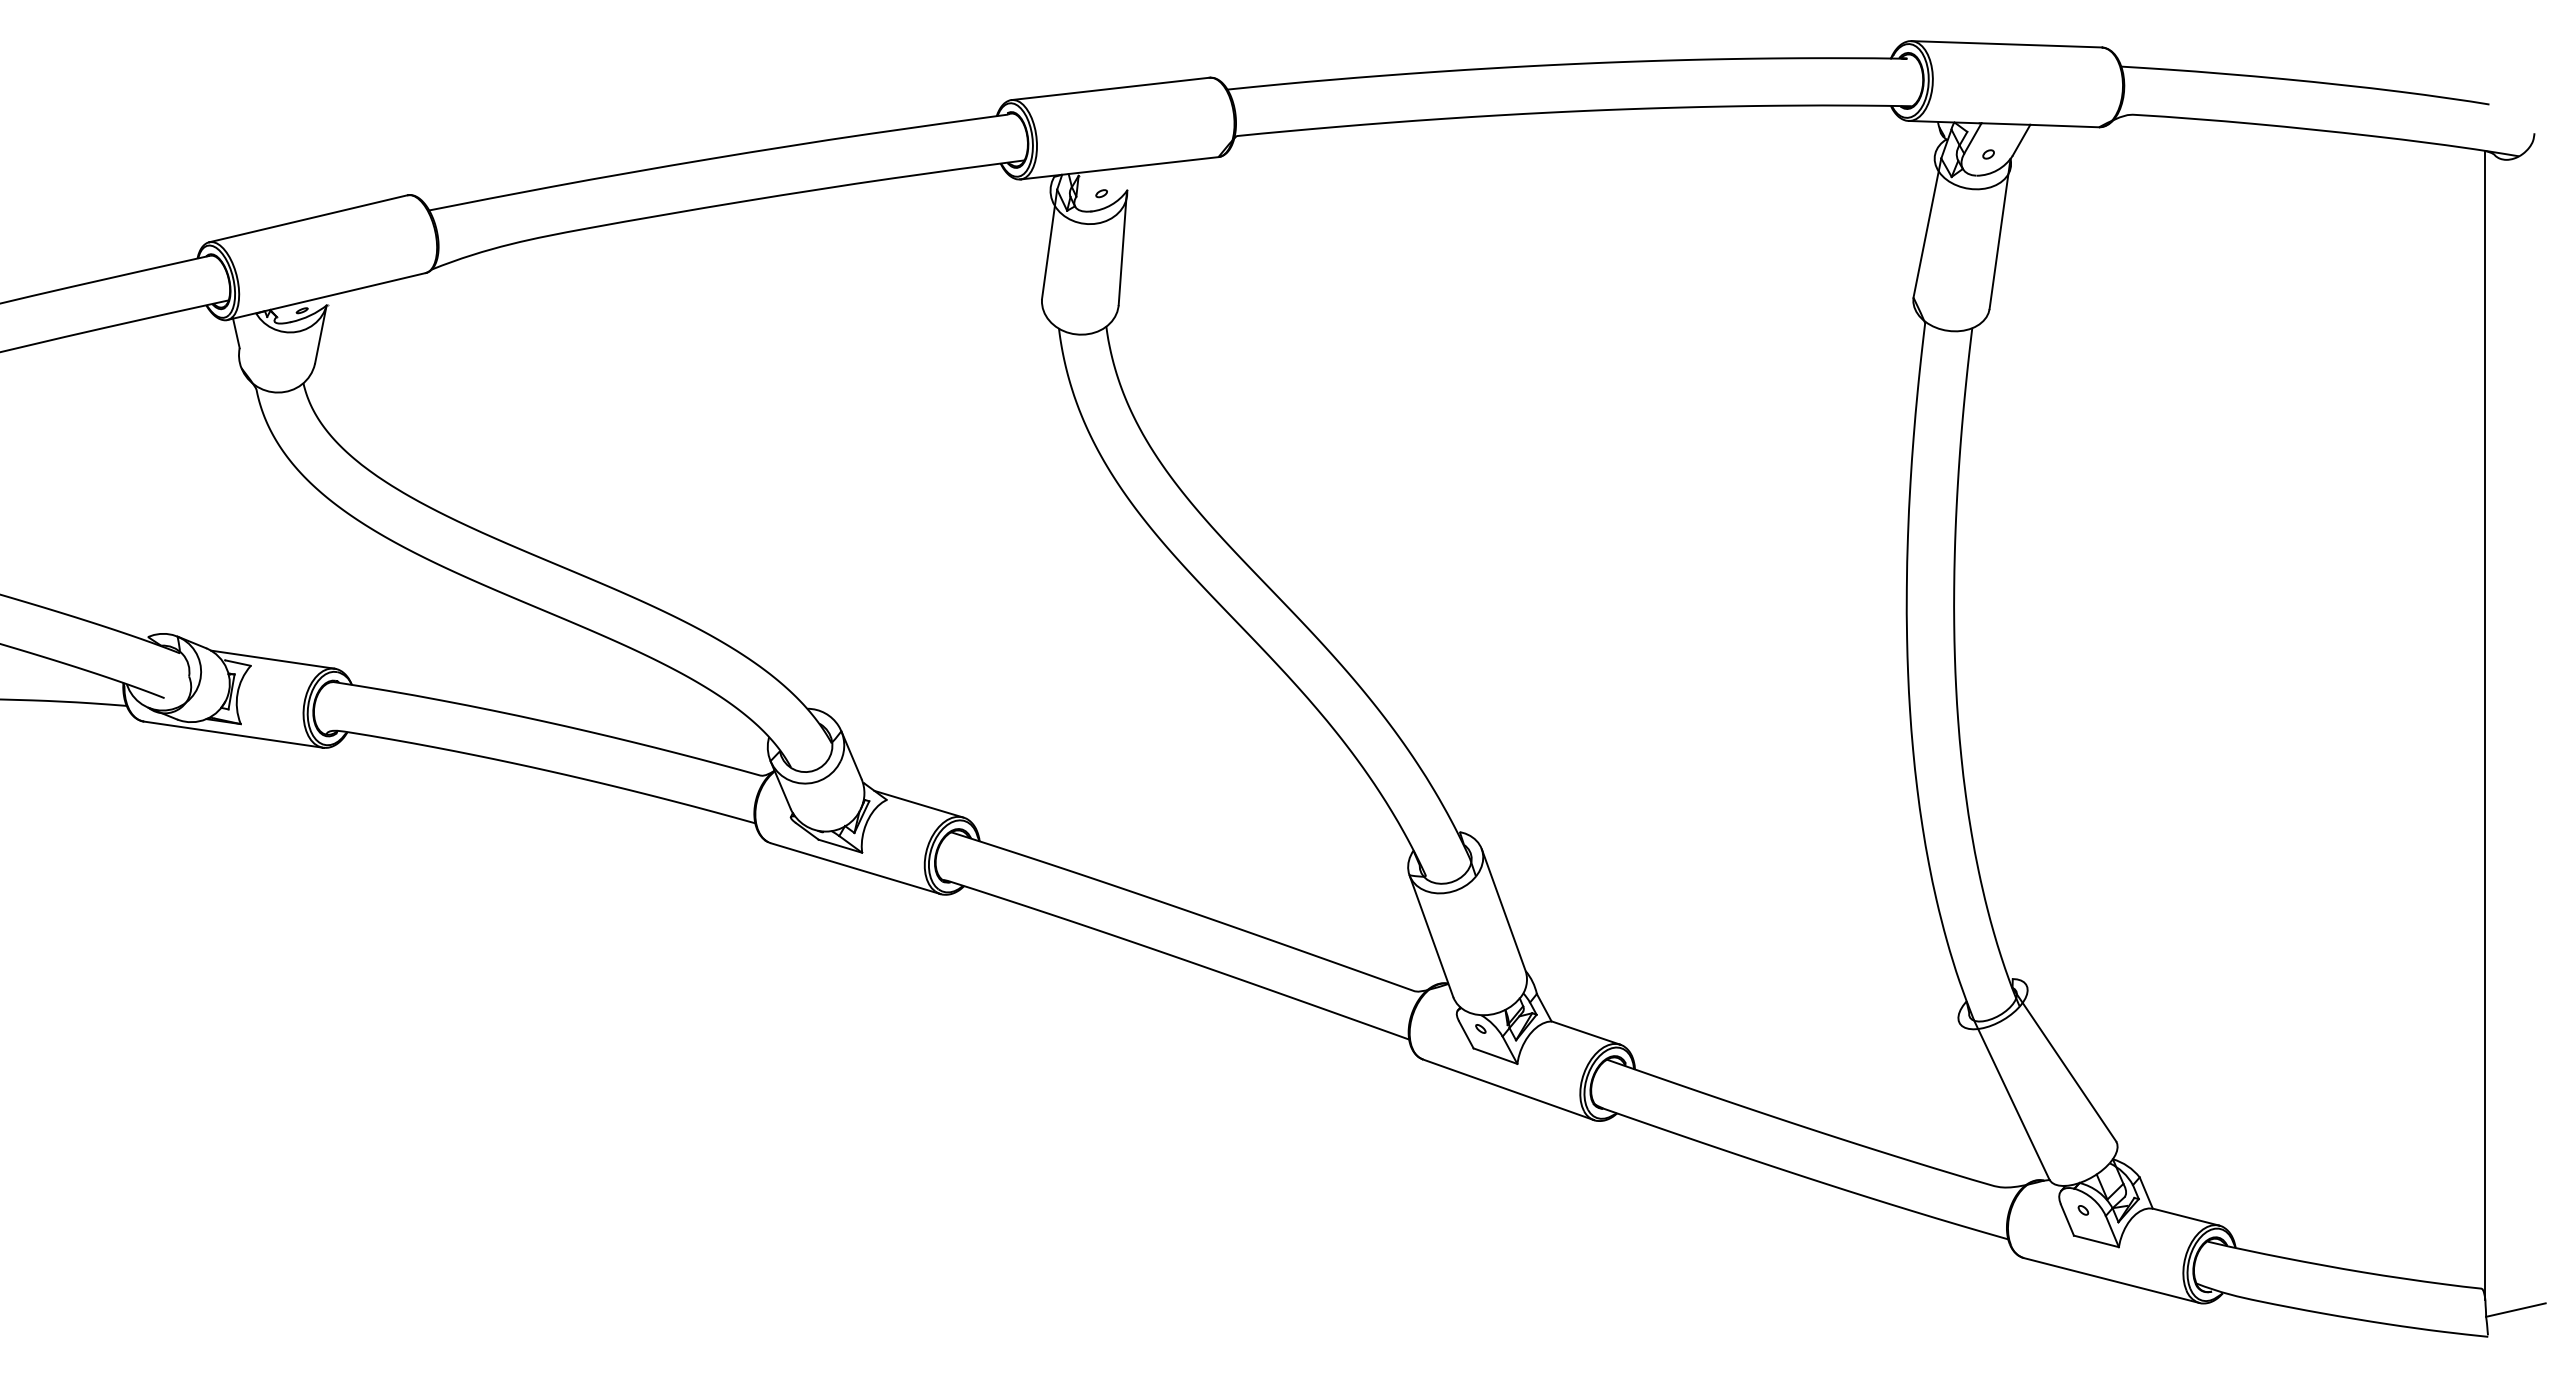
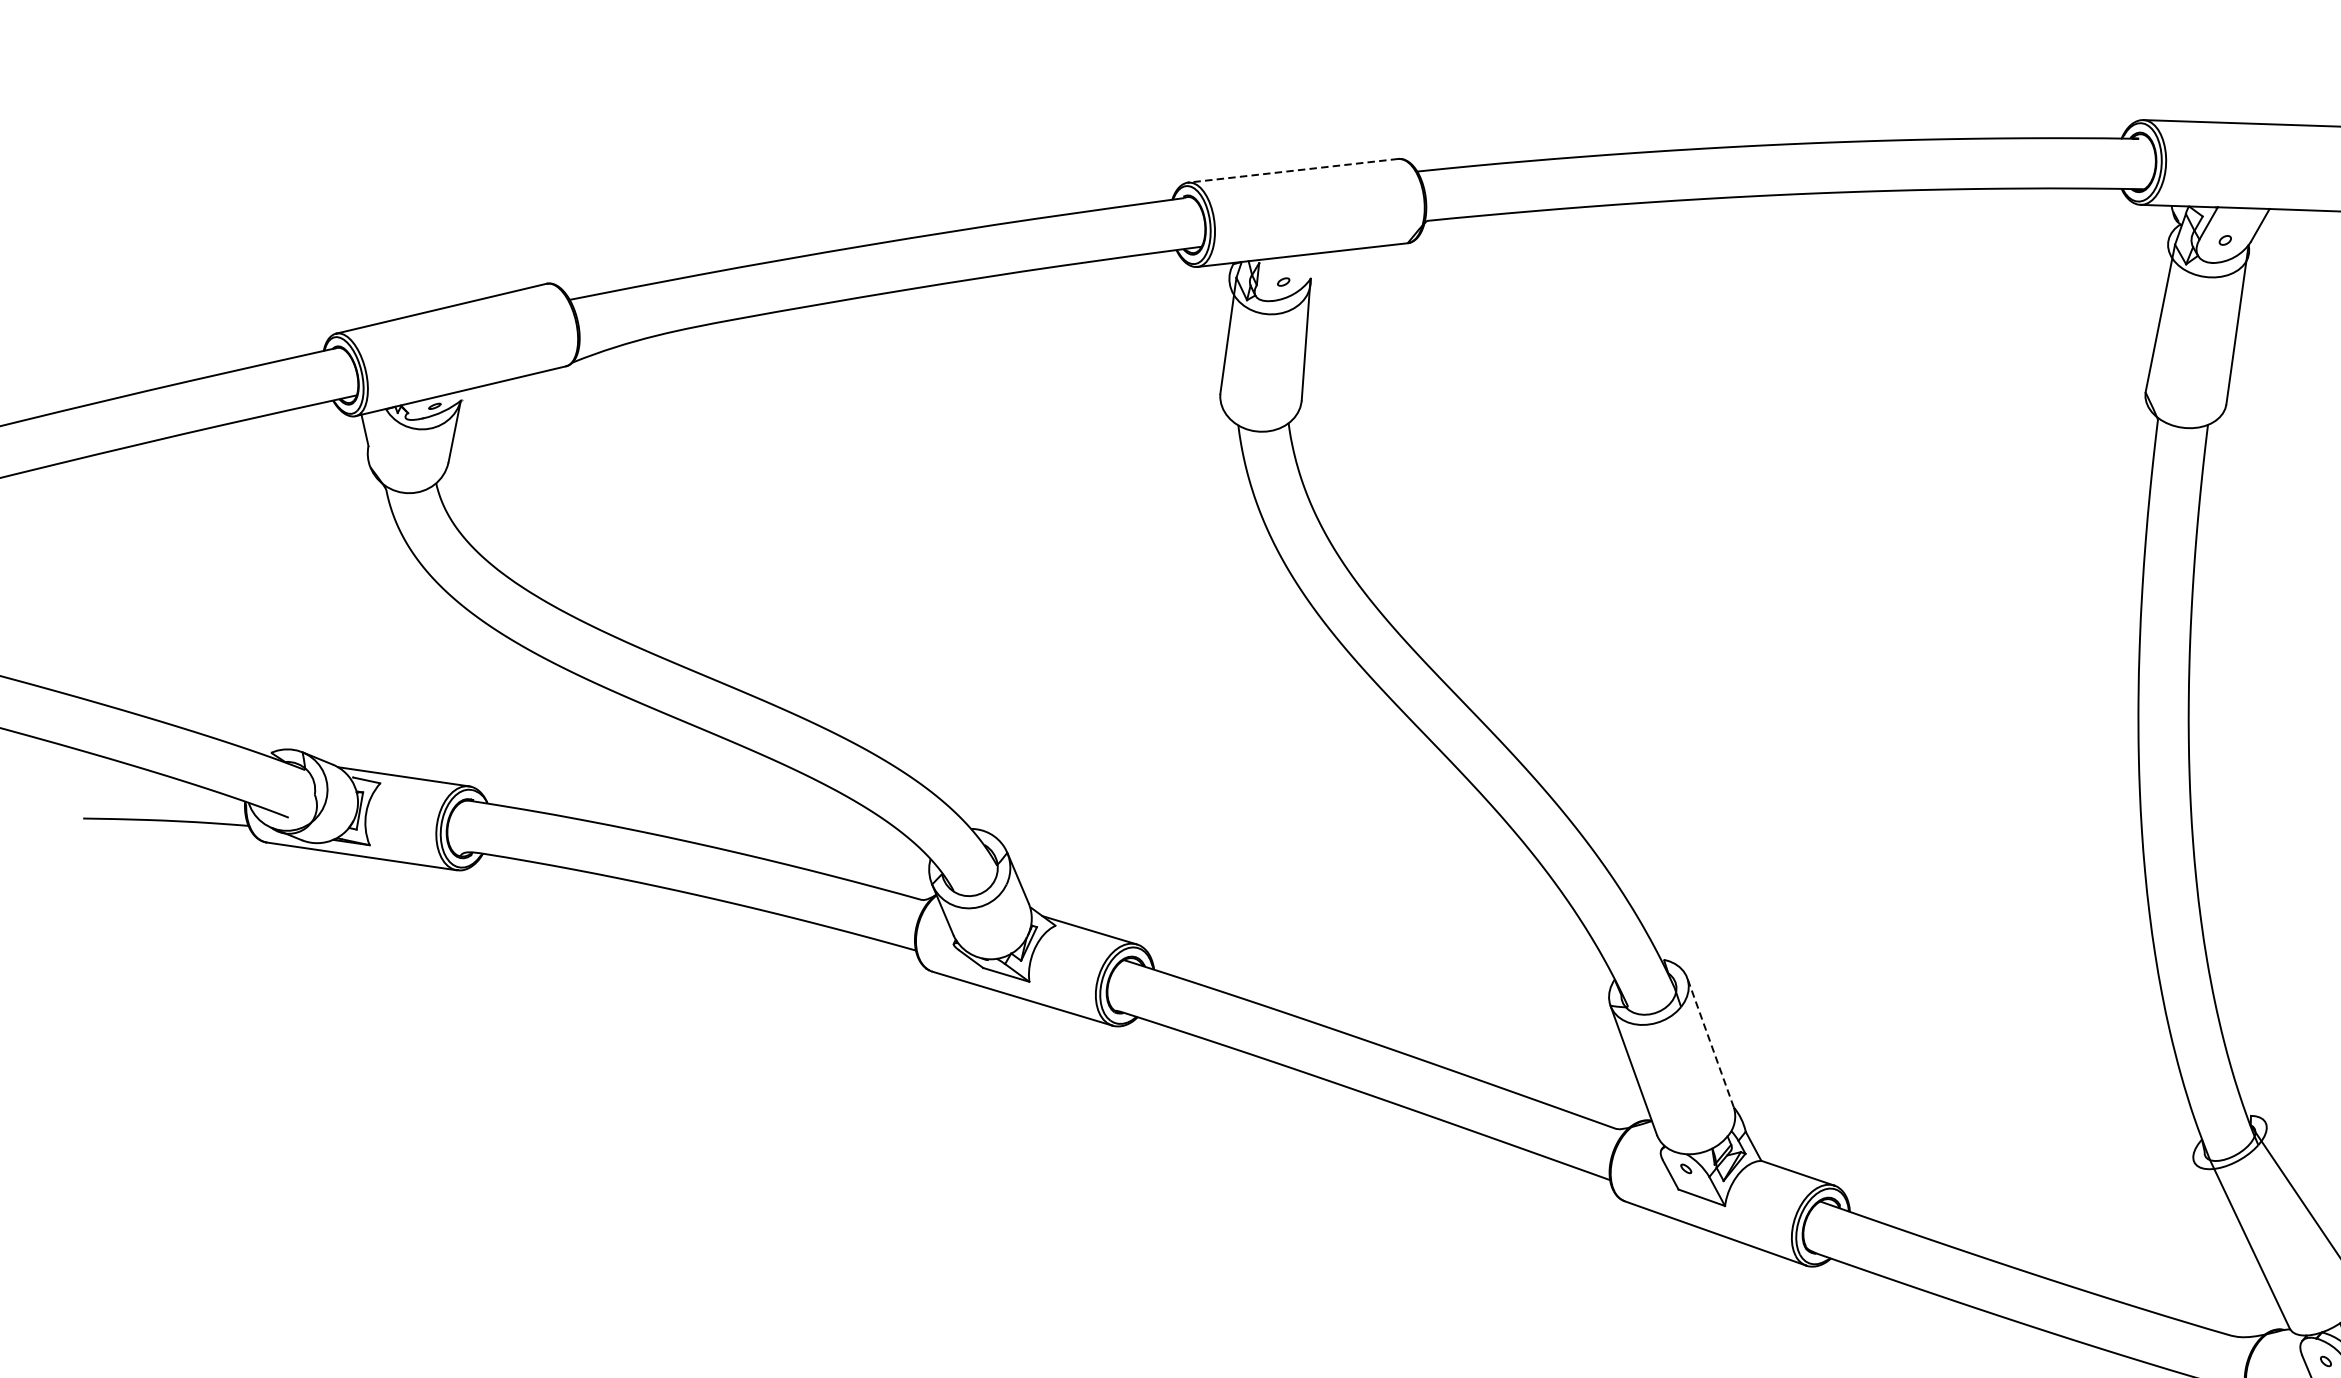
line: (1110, 88) -> (1293, 170), solid -> dashed
line: (1503, 910) -> (1710, 1043), solid -> dashed

